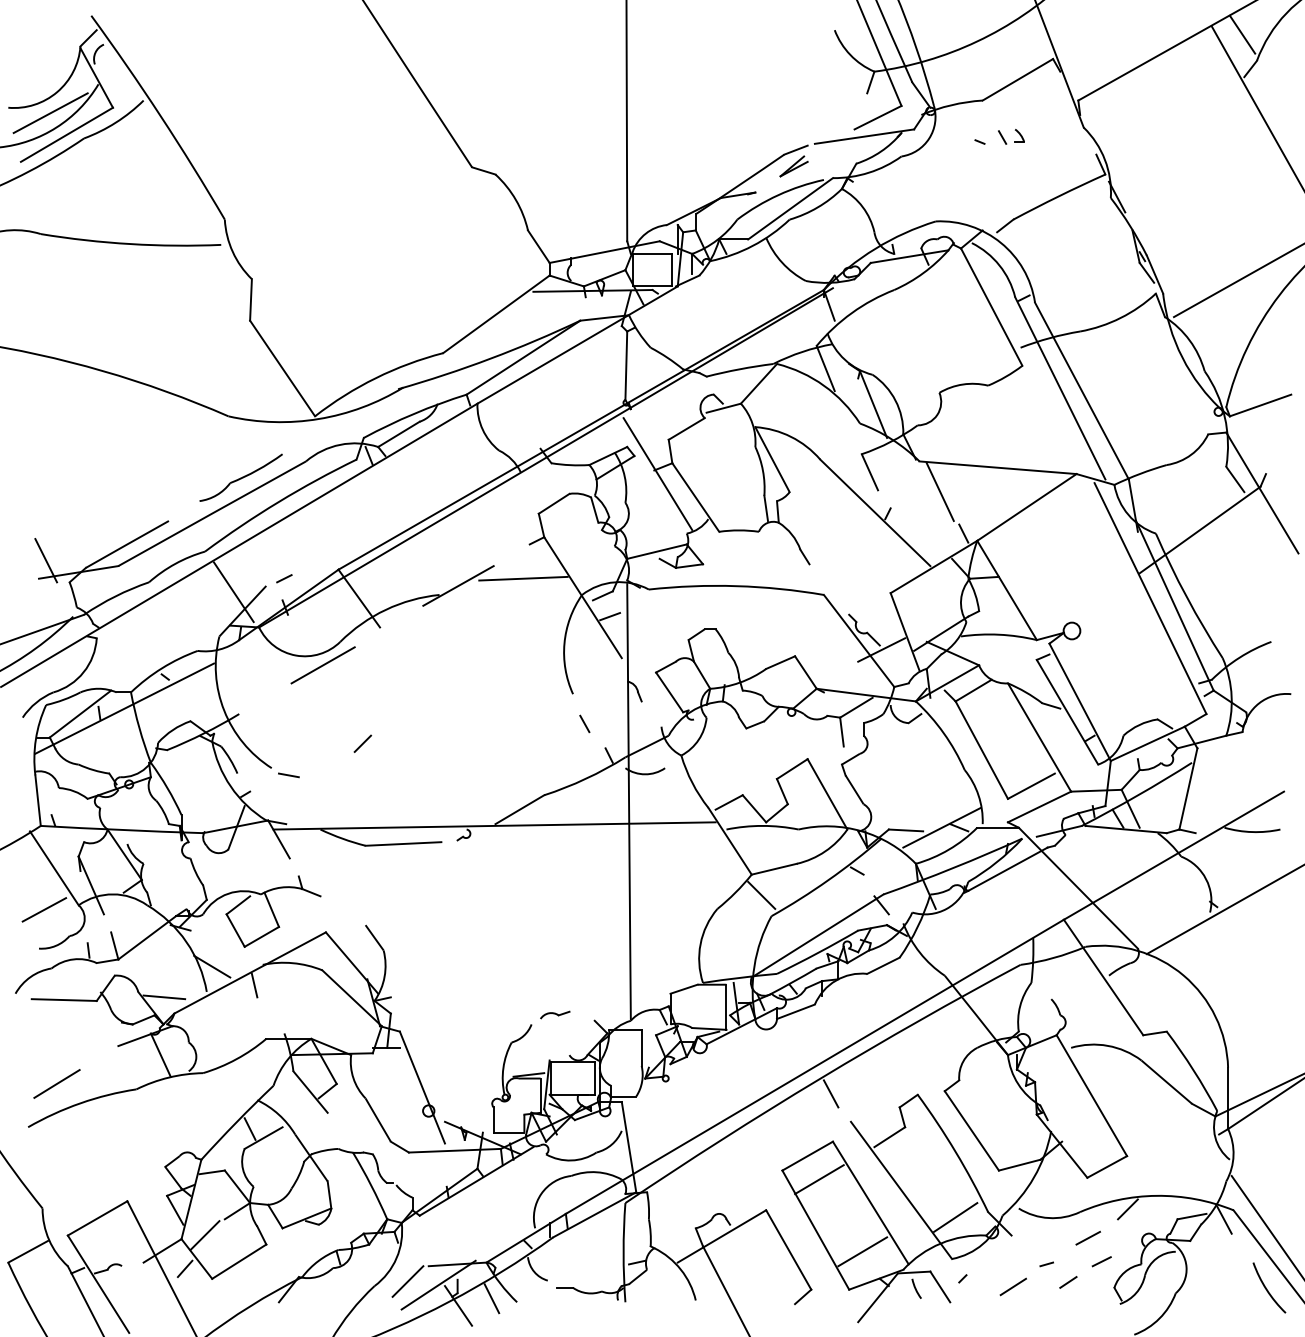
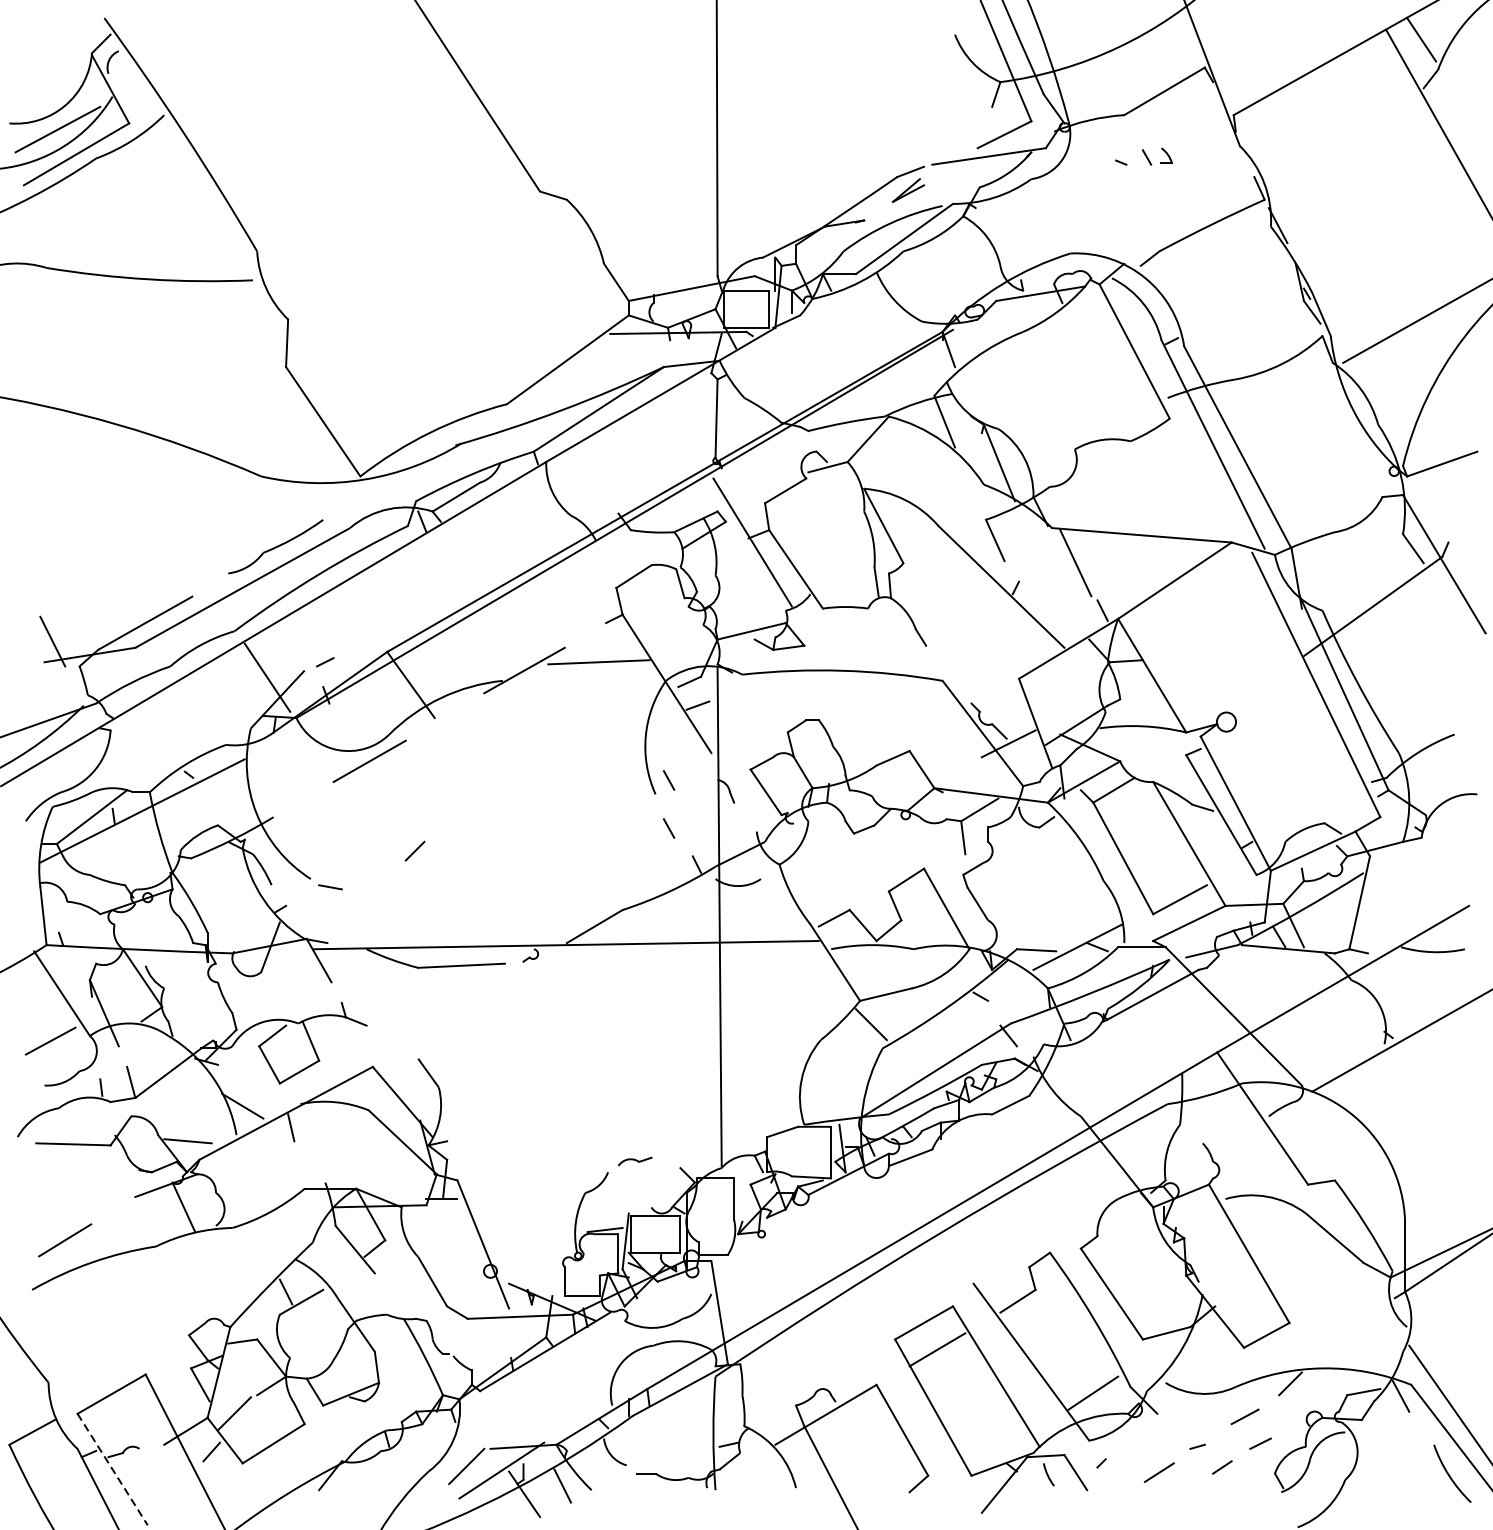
line: (584, 681) -> (668, 779), added
line: (830, 1093) -> (950, 1251), removed
line: (862, 1251) -> (986, 1432), removed
line: (98, 1284) -> (112, 1469), solid -> dashed

